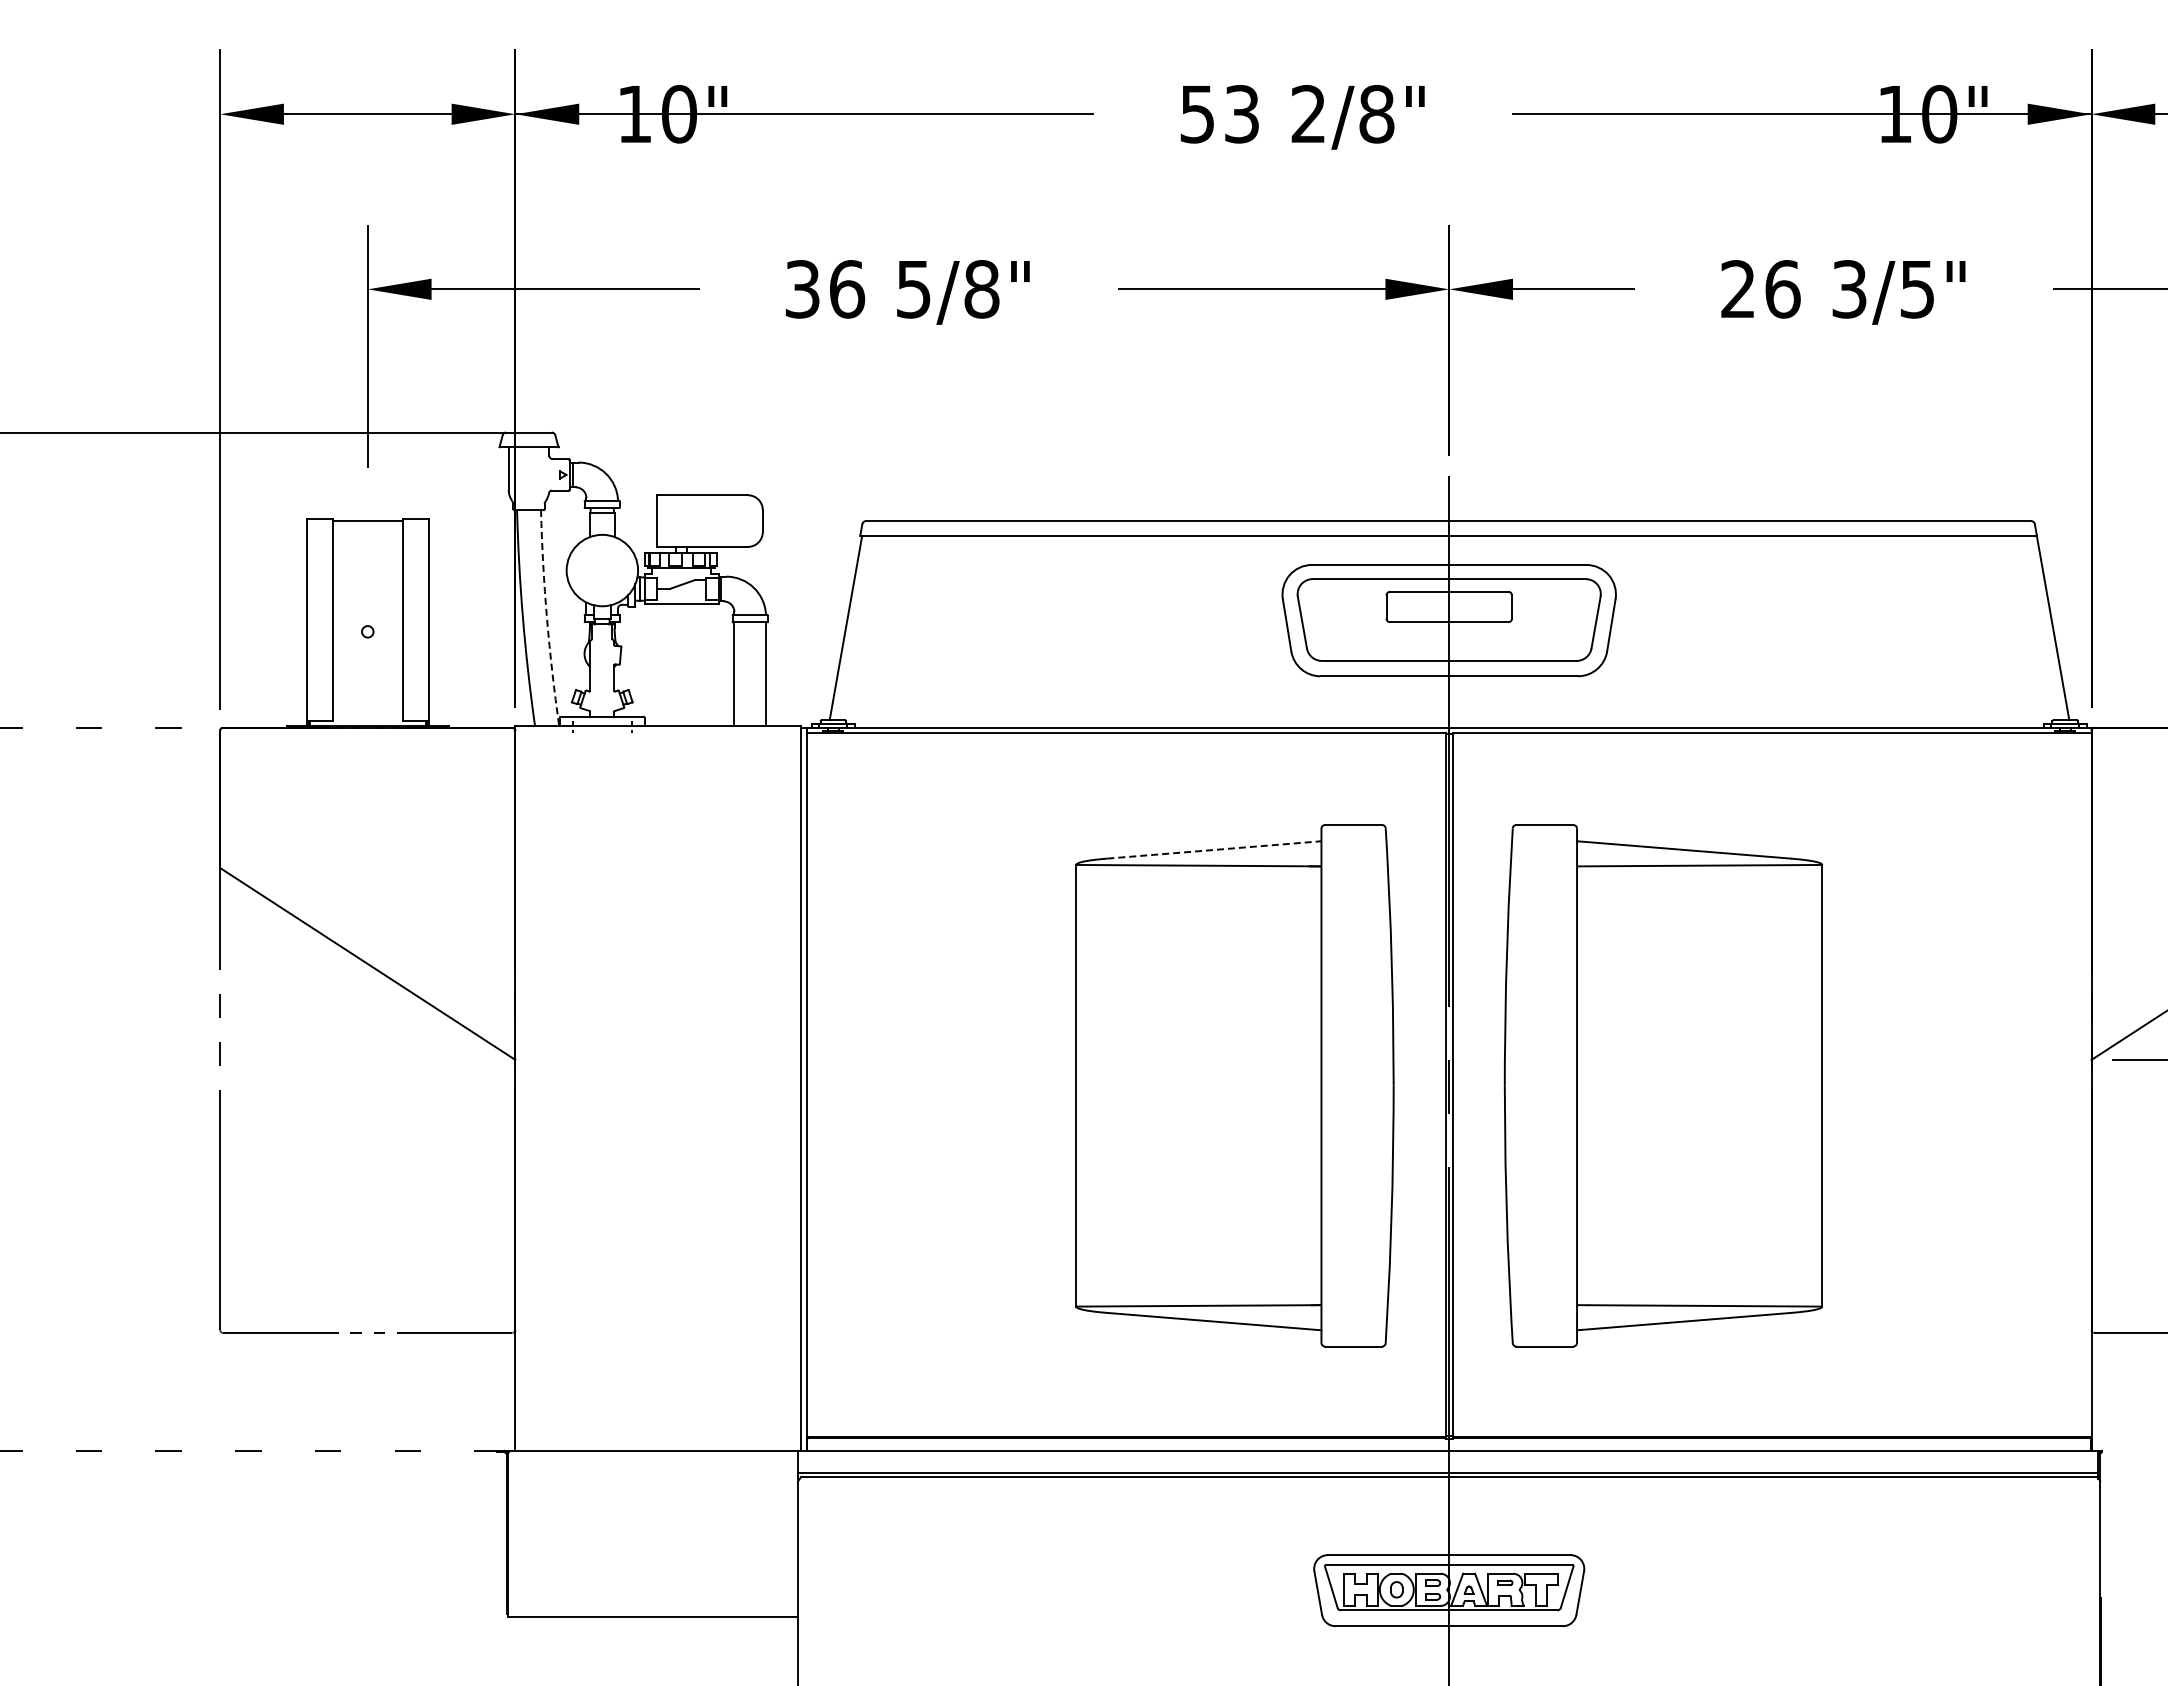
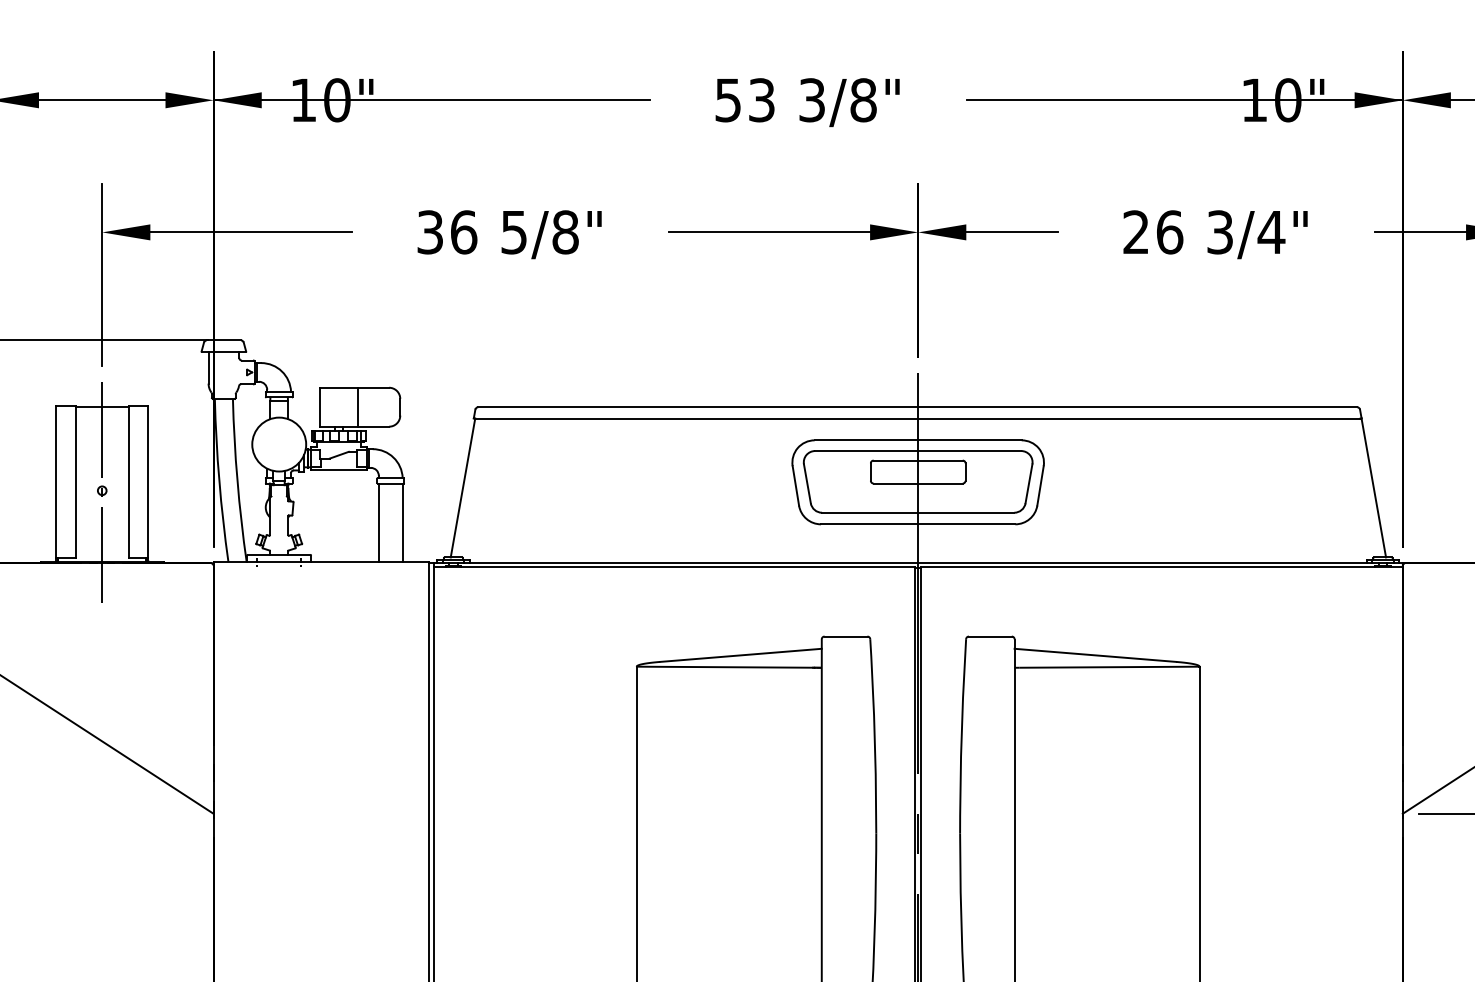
text: (1308, 114) -> (812, 100), 2/8" -> 3/8"
text: (1917, 289) -> (1271, 232), 3/5" -> 3/4"
line: (706, 520) -> (357, 406), added
arc: (547, 618) -> (237, 480), dashed -> solid
line: (367, 634) -> (102, 492), added
line: (1214, 849) -> (741, 655), dashed -> solid

